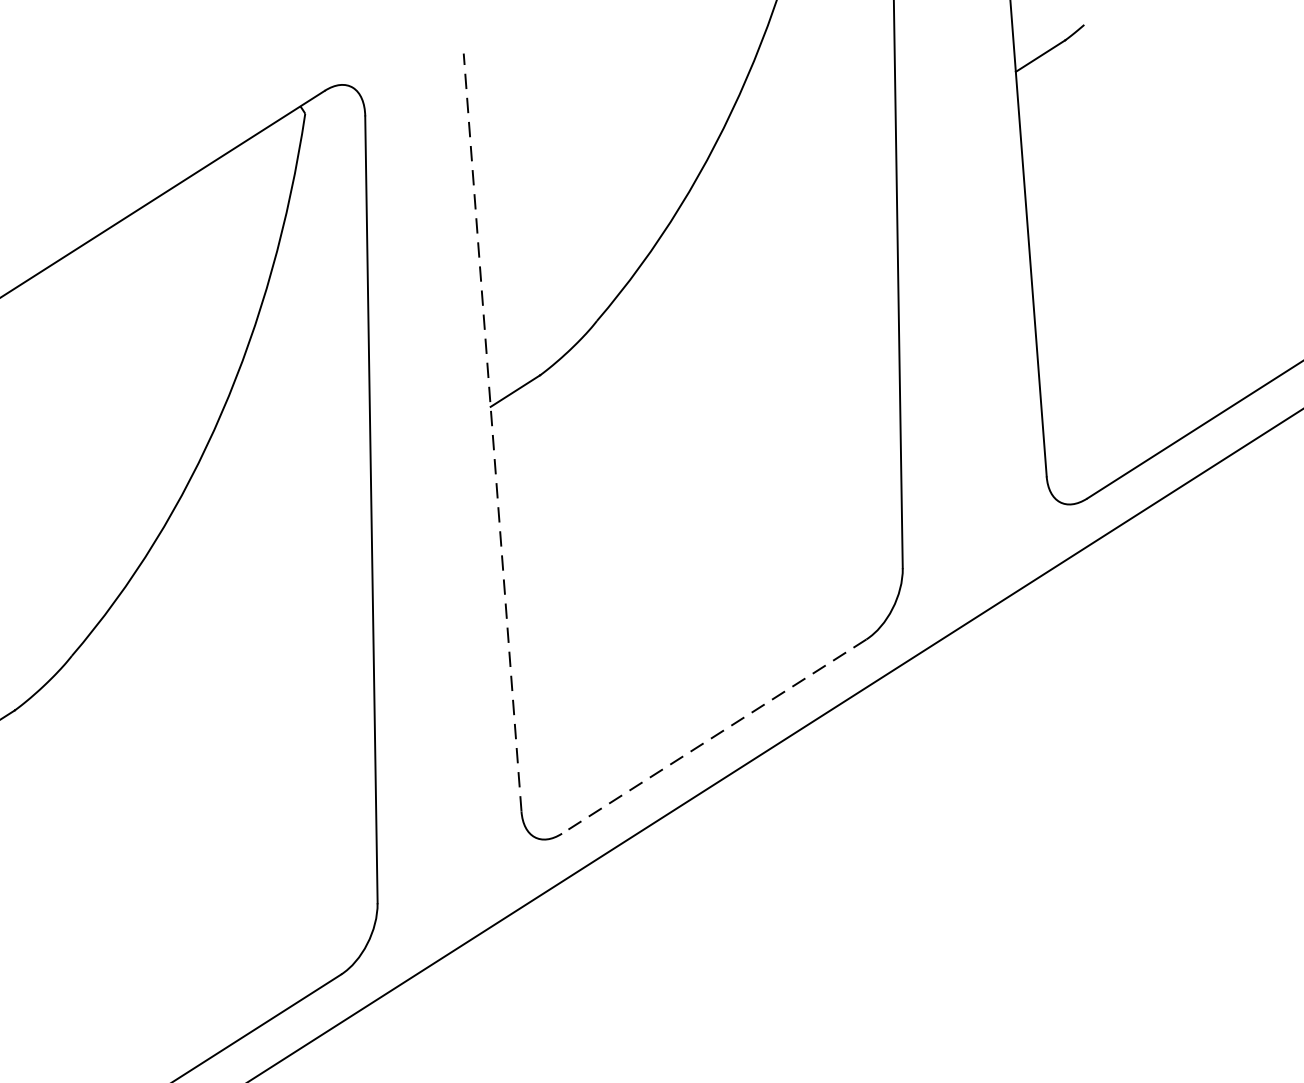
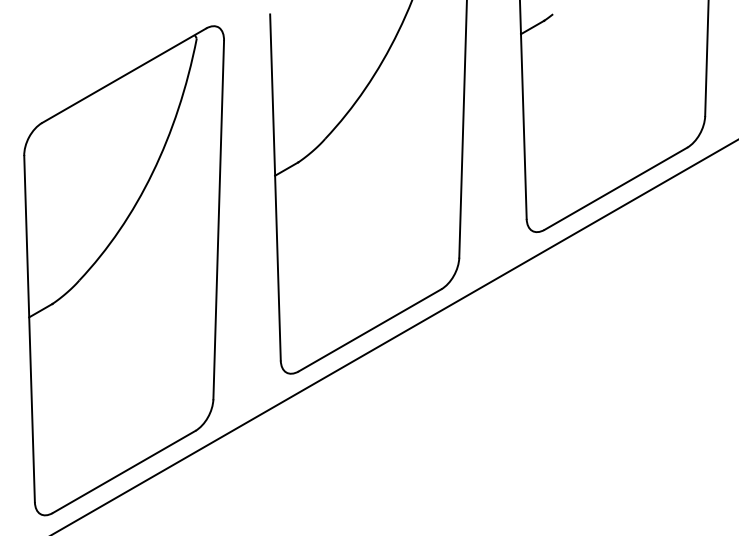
line: (492, 430) -> (275, 186), dashed -> solid
line: (713, 736) -> (369, 330), dashed -> solid

